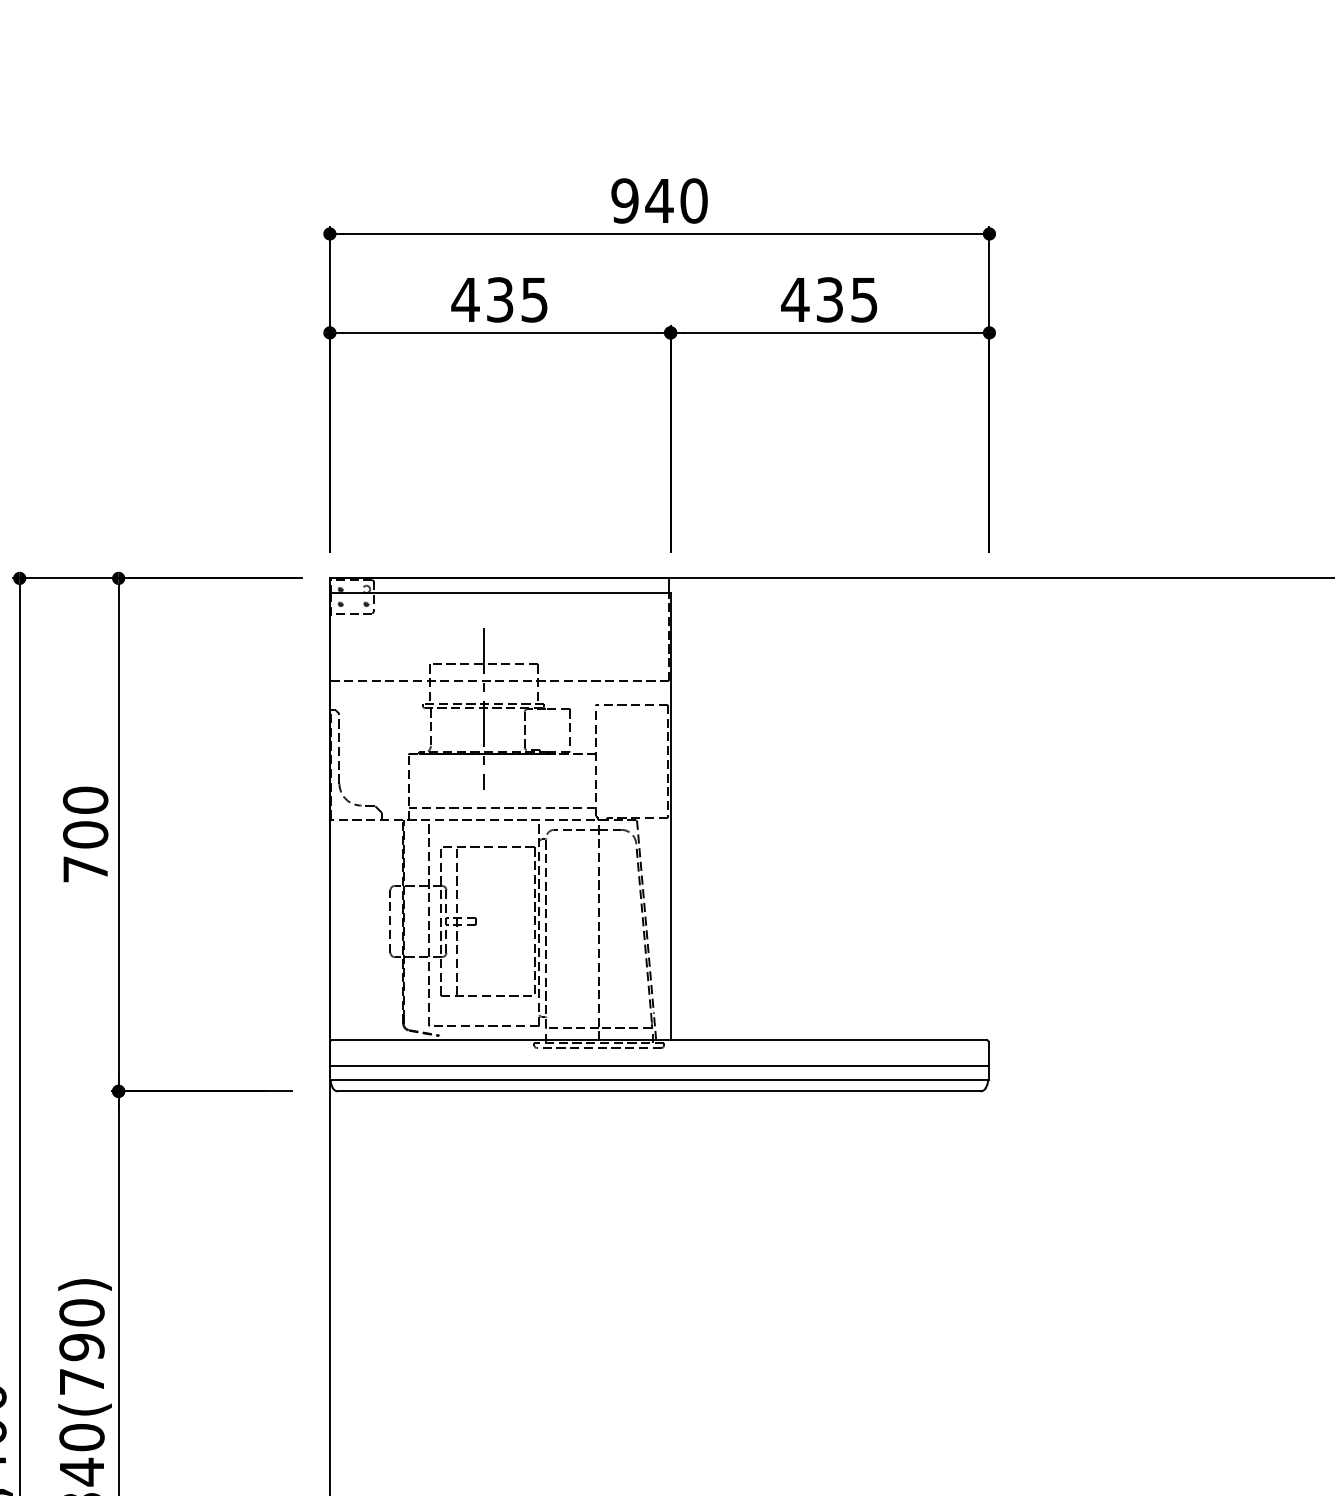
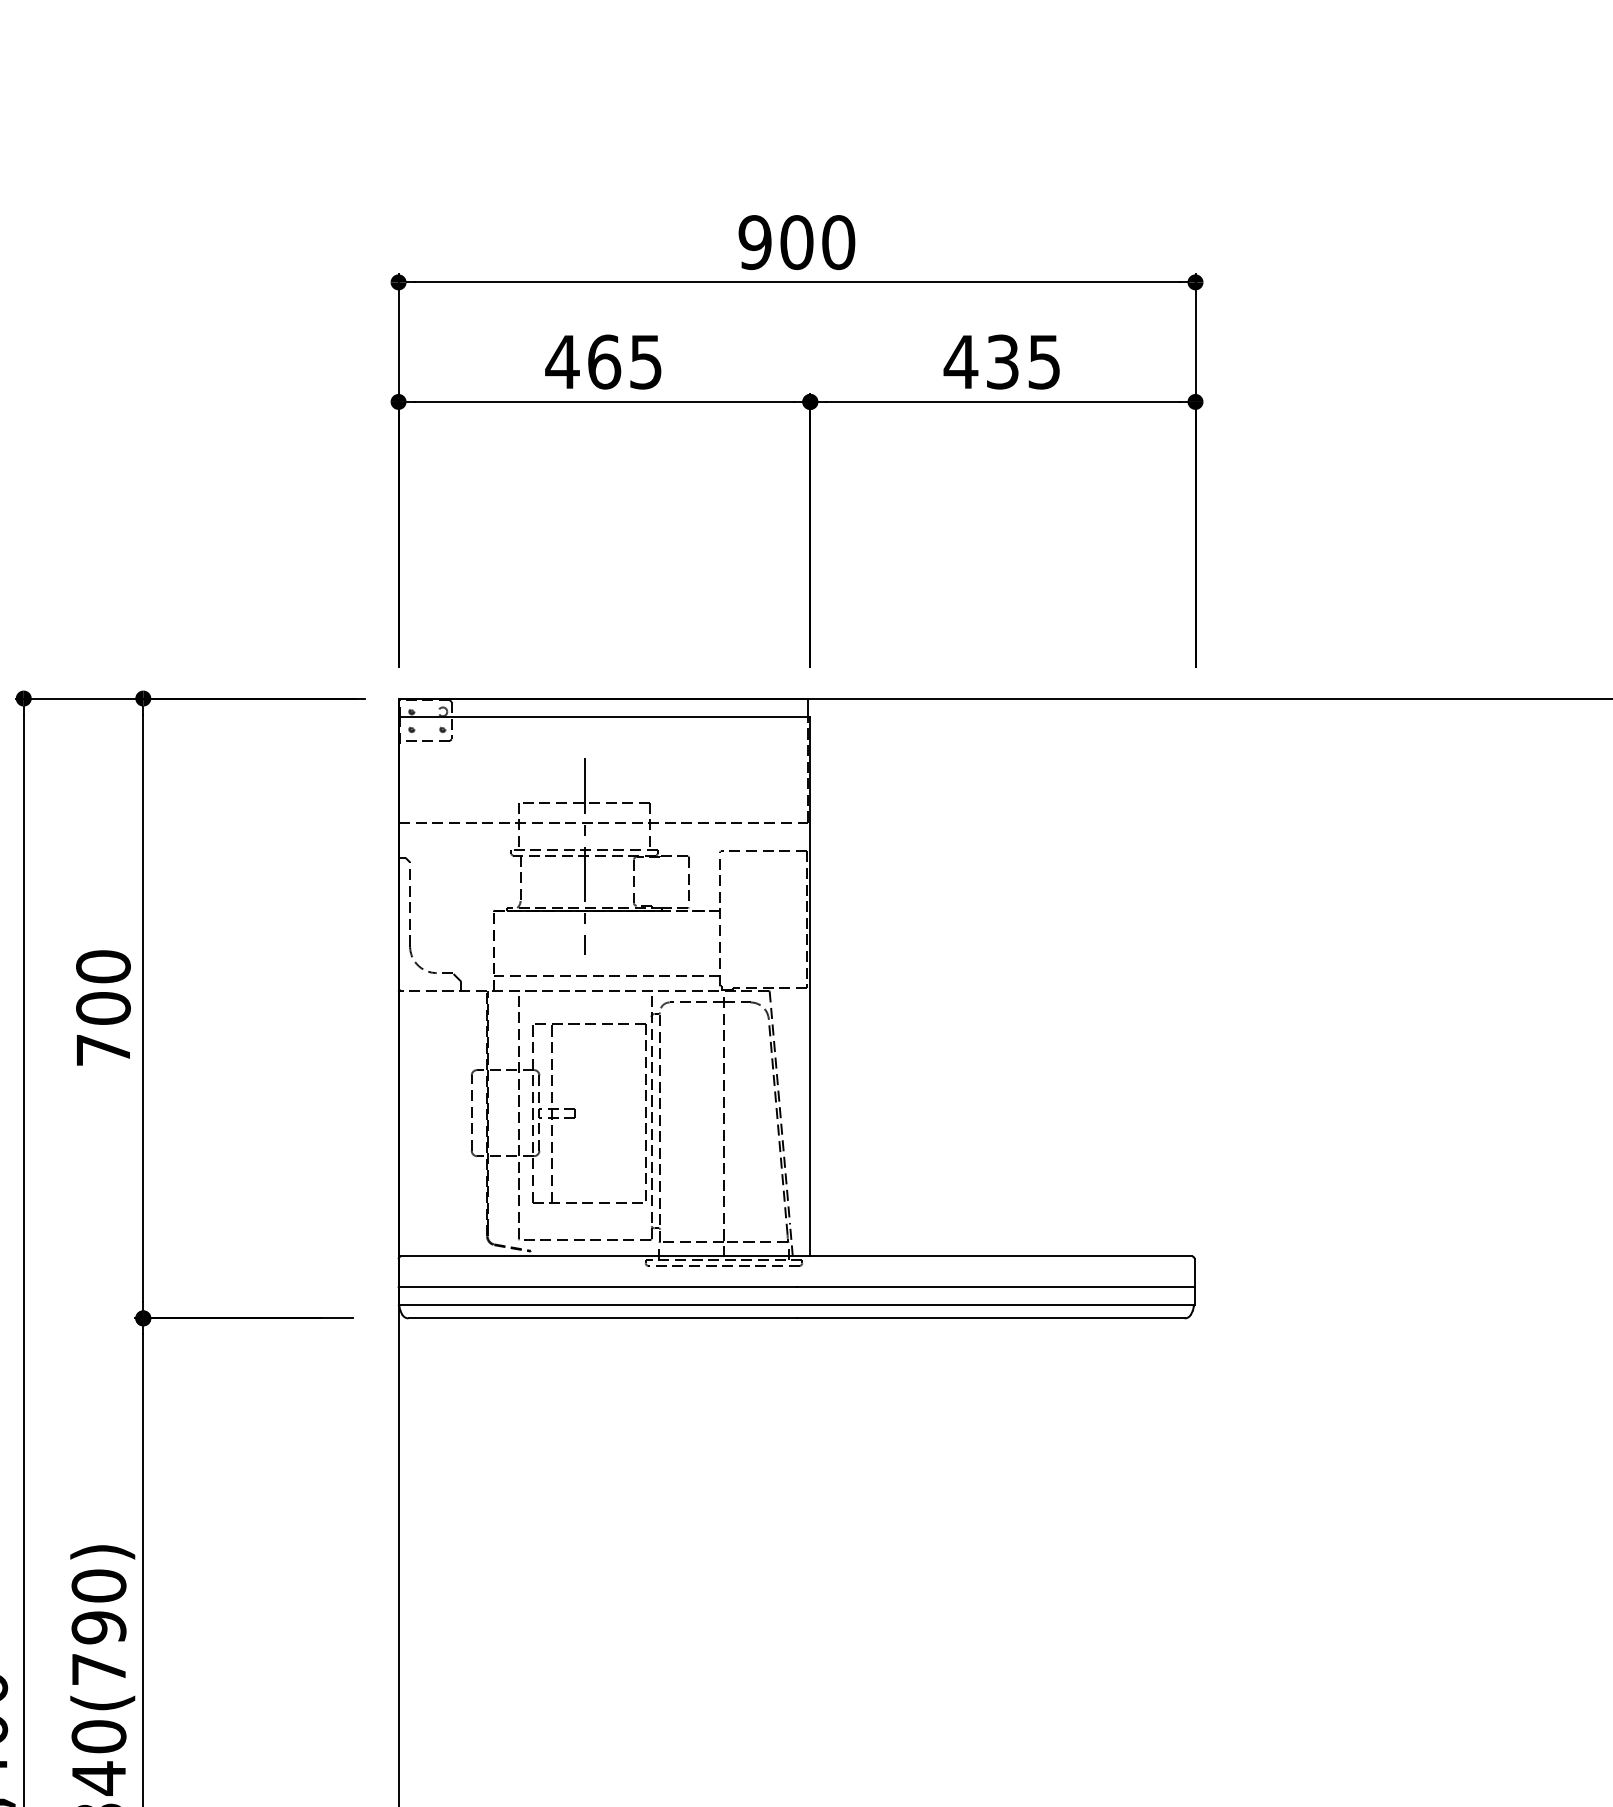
text: (659, 200) -> (796, 242), 940 -> 900
text: (500, 299) -> (604, 361), 435 -> 465

